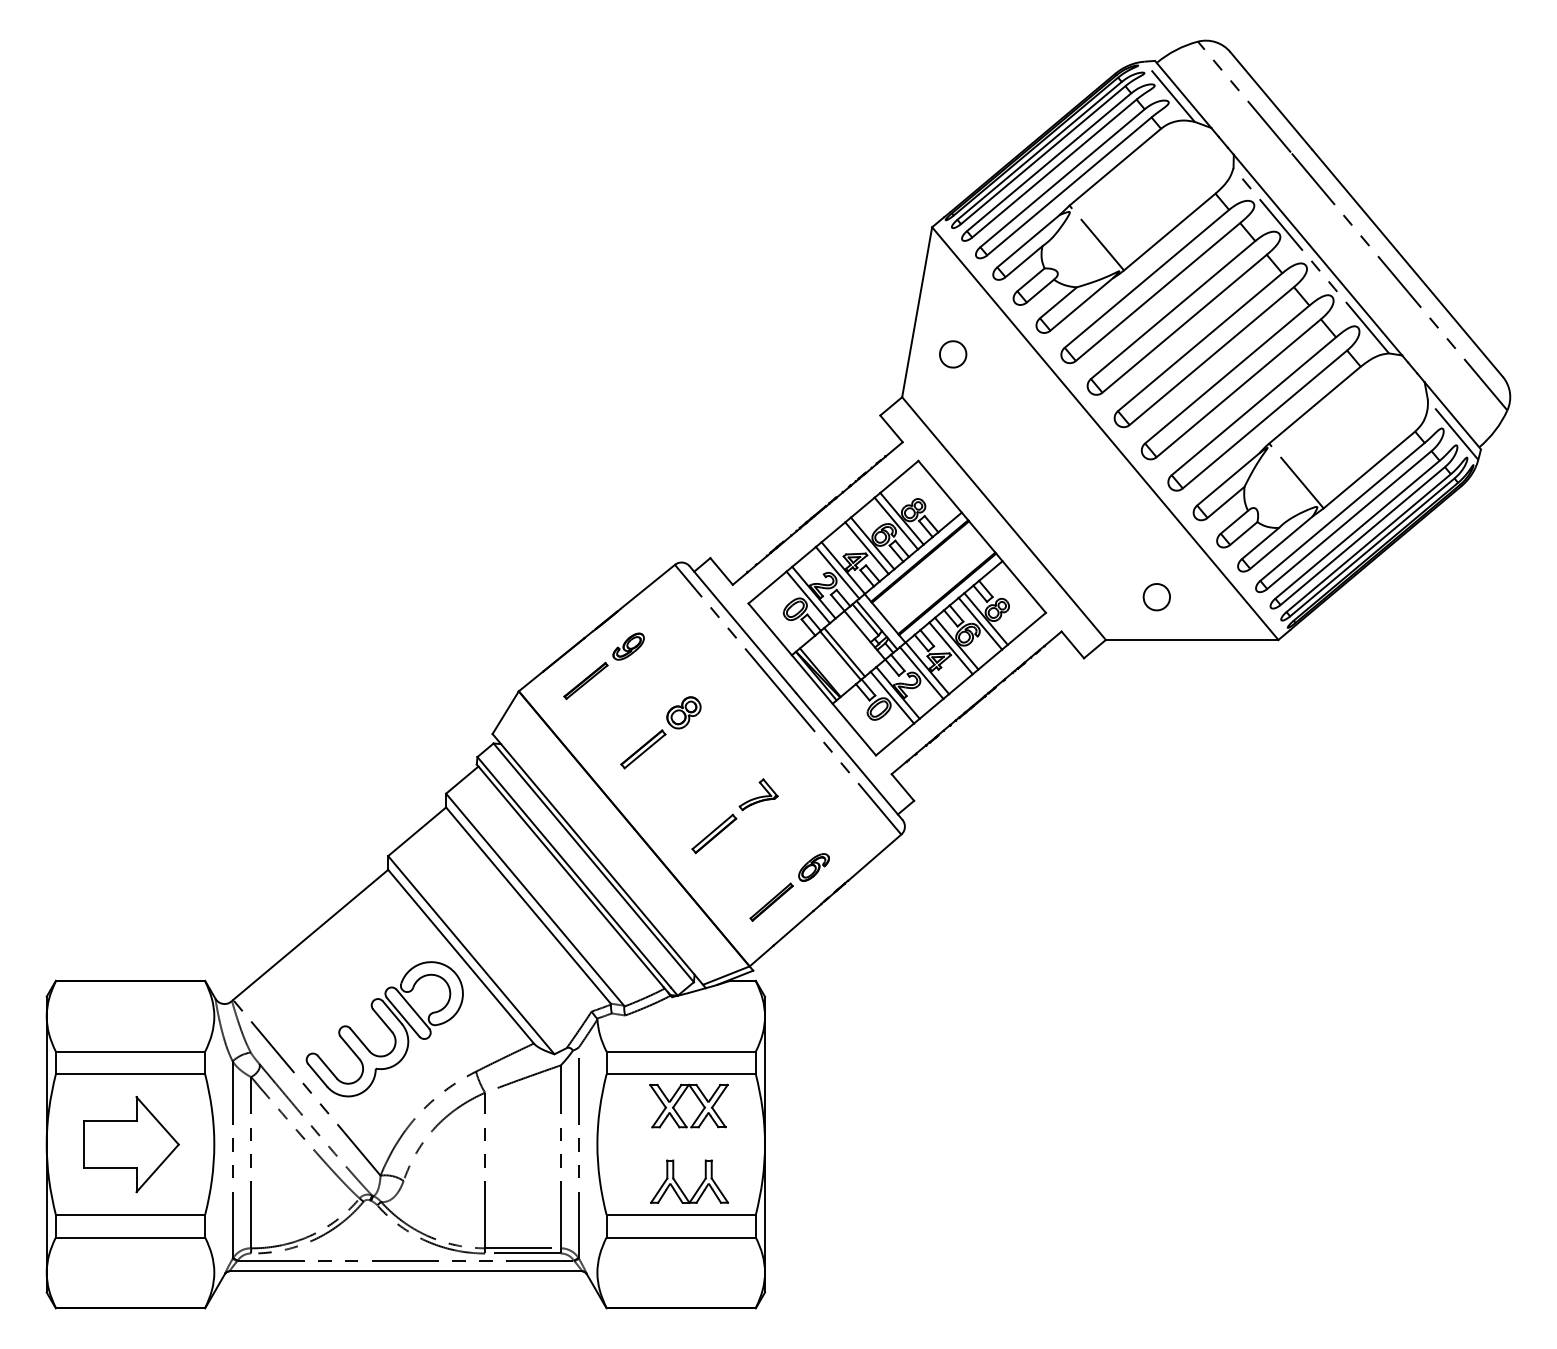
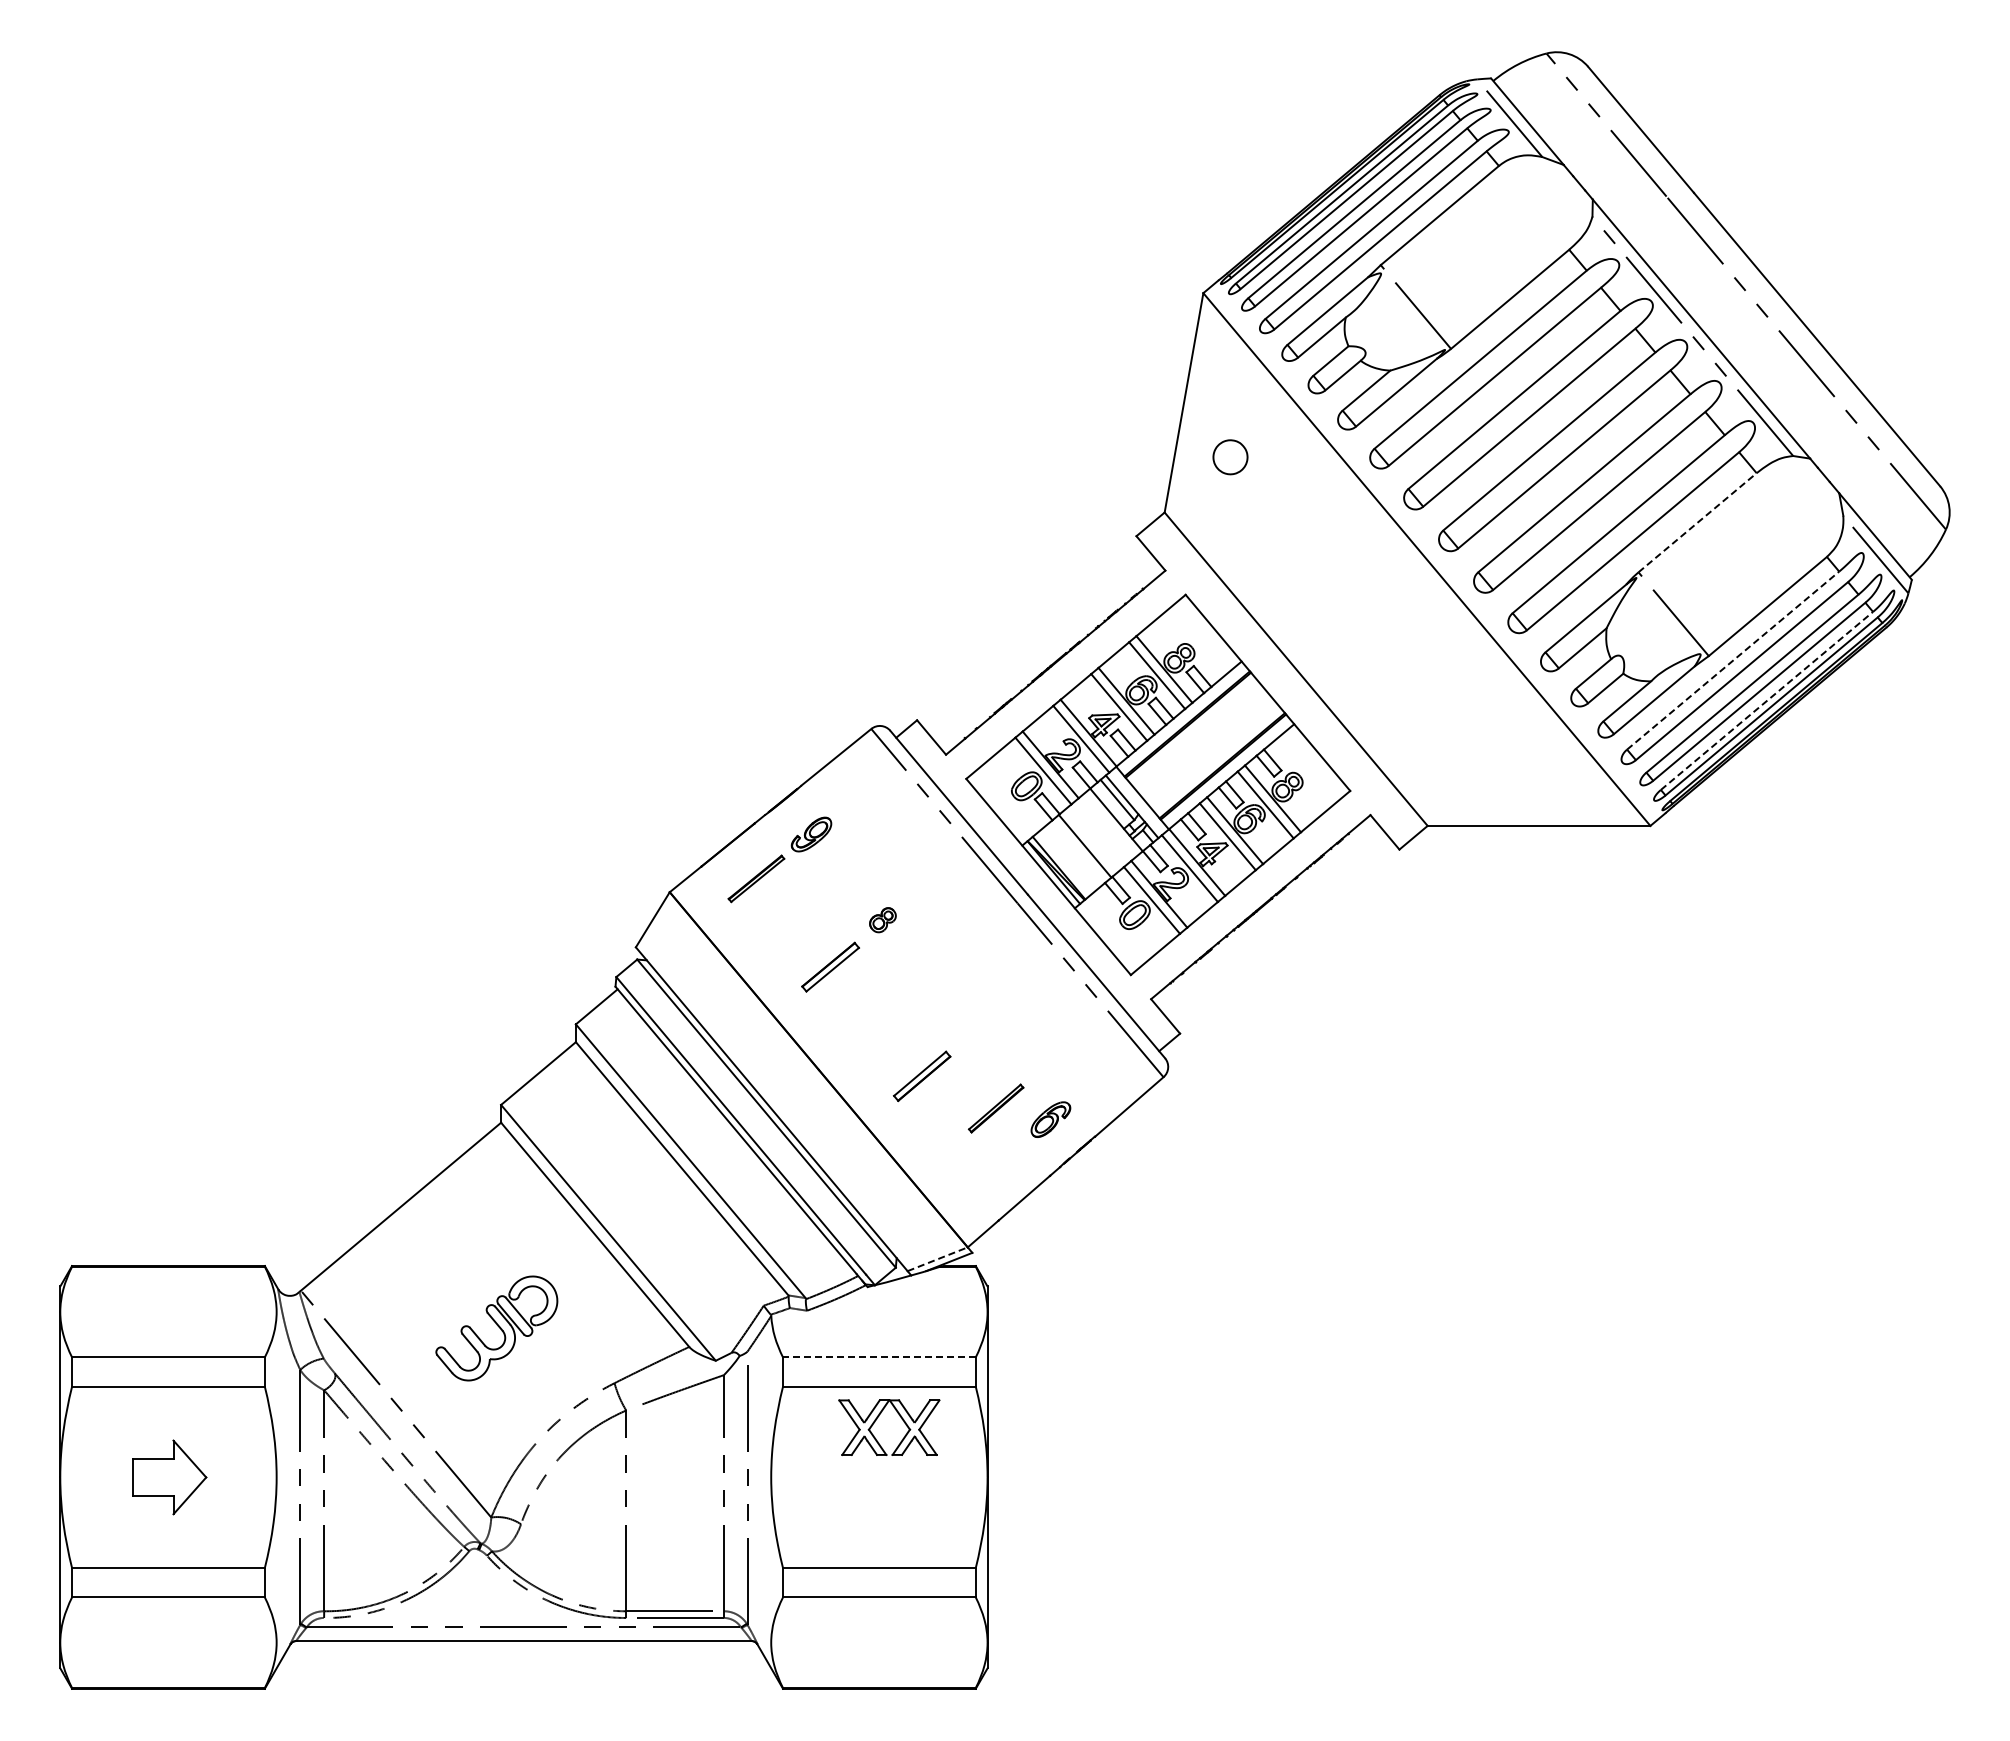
line: (1314, 404) -> (1697, 522), solid -> dashed
line: (1342, 511) -> (1733, 660), solid -> dashed
line: (1369, 542) -> (1767, 700), solid -> dashed
part: (1156, 597) -> (1493, 770), removed
line: (844, 652) -> (1090, 841), removed
part: (683, 713) -> (882, 920), size x0.6
part: (758, 794) -> (979, 1025), removed
part: (771, 902) -> (996, 1108), moved
line: (726, 975) -> (937, 1259), solid -> dashed
part: (384, 1029) -> (496, 1328), size x0.6
line: (680, 1051) -> (878, 1357), solid -> dashed
part: (131, 1144) -> (169, 1477), size x0.6
part: (679, 1186) -> (877, 1531), removed

